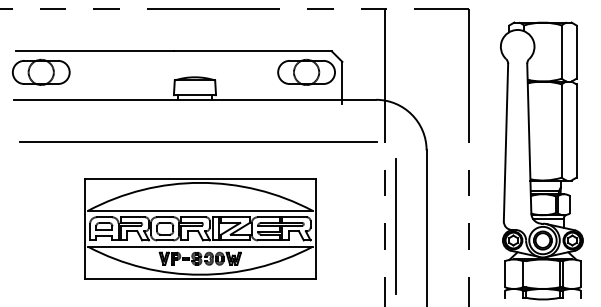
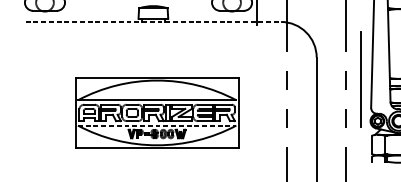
line: (195, 99) -> (153, 21), solid -> dashed
line: (197, 141) -> (155, 51), removed
line: (395, 226) -> (360, 79), moved
line: (200, 246) -> (157, 125), solid -> dashed

